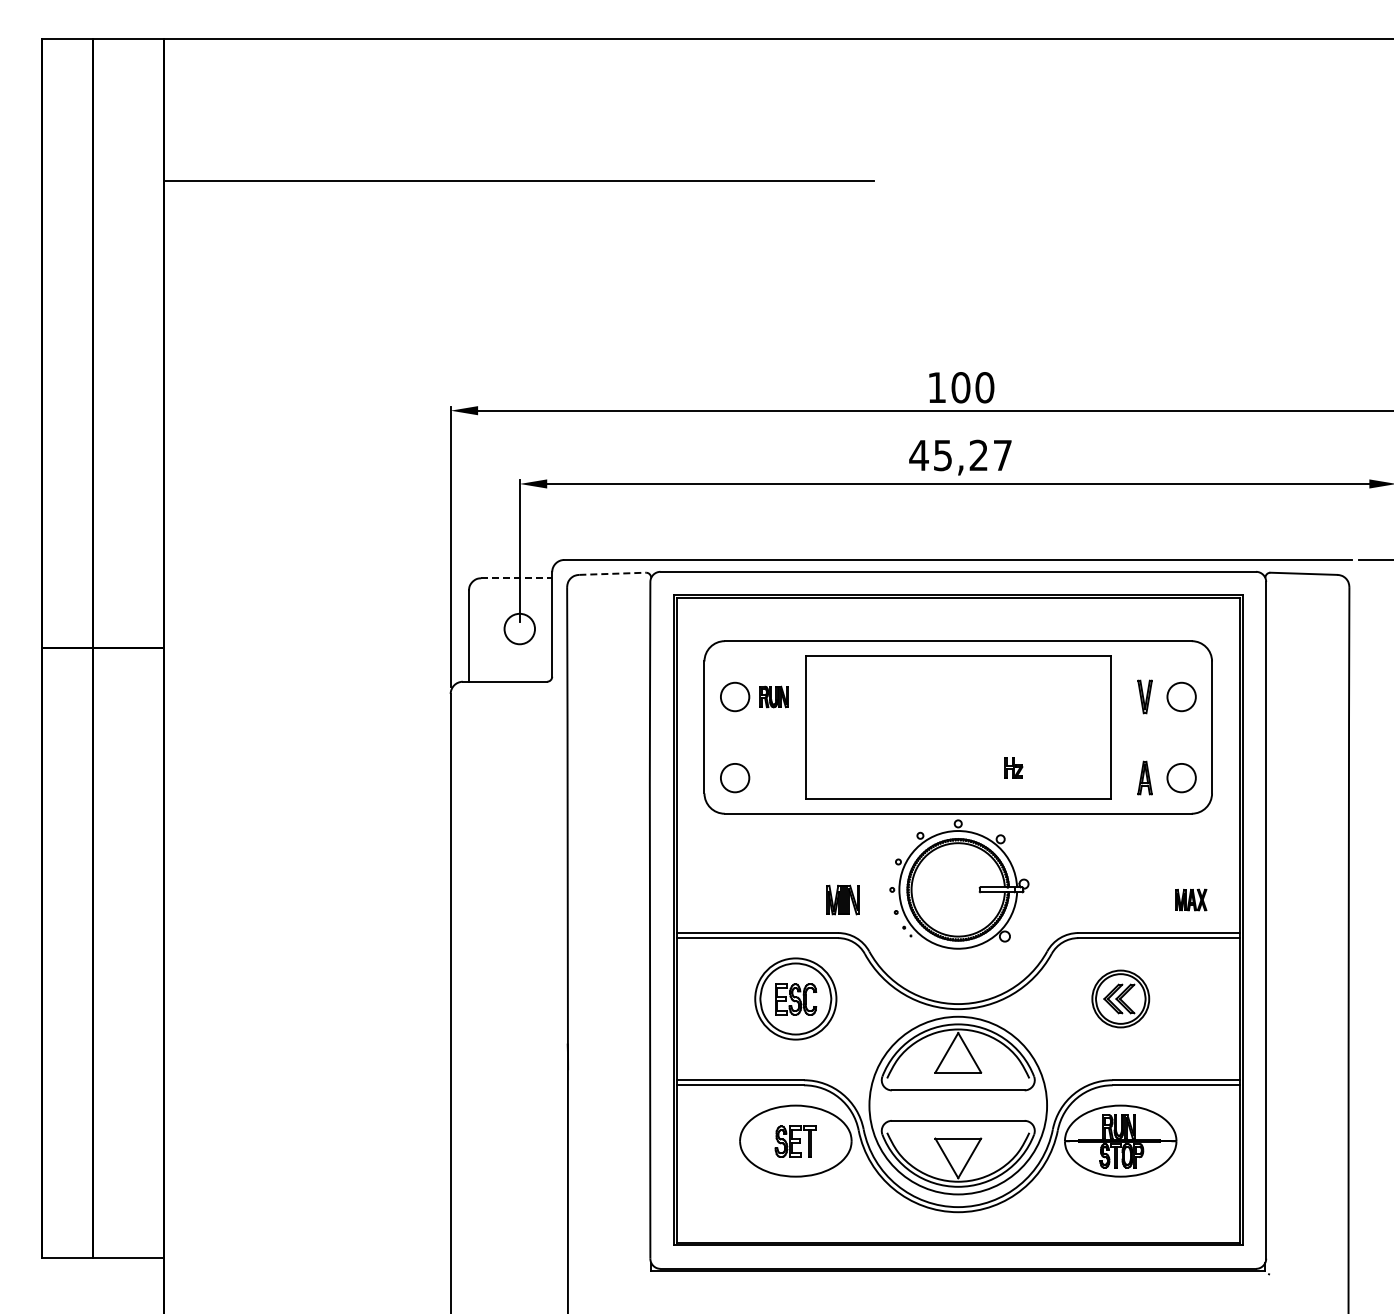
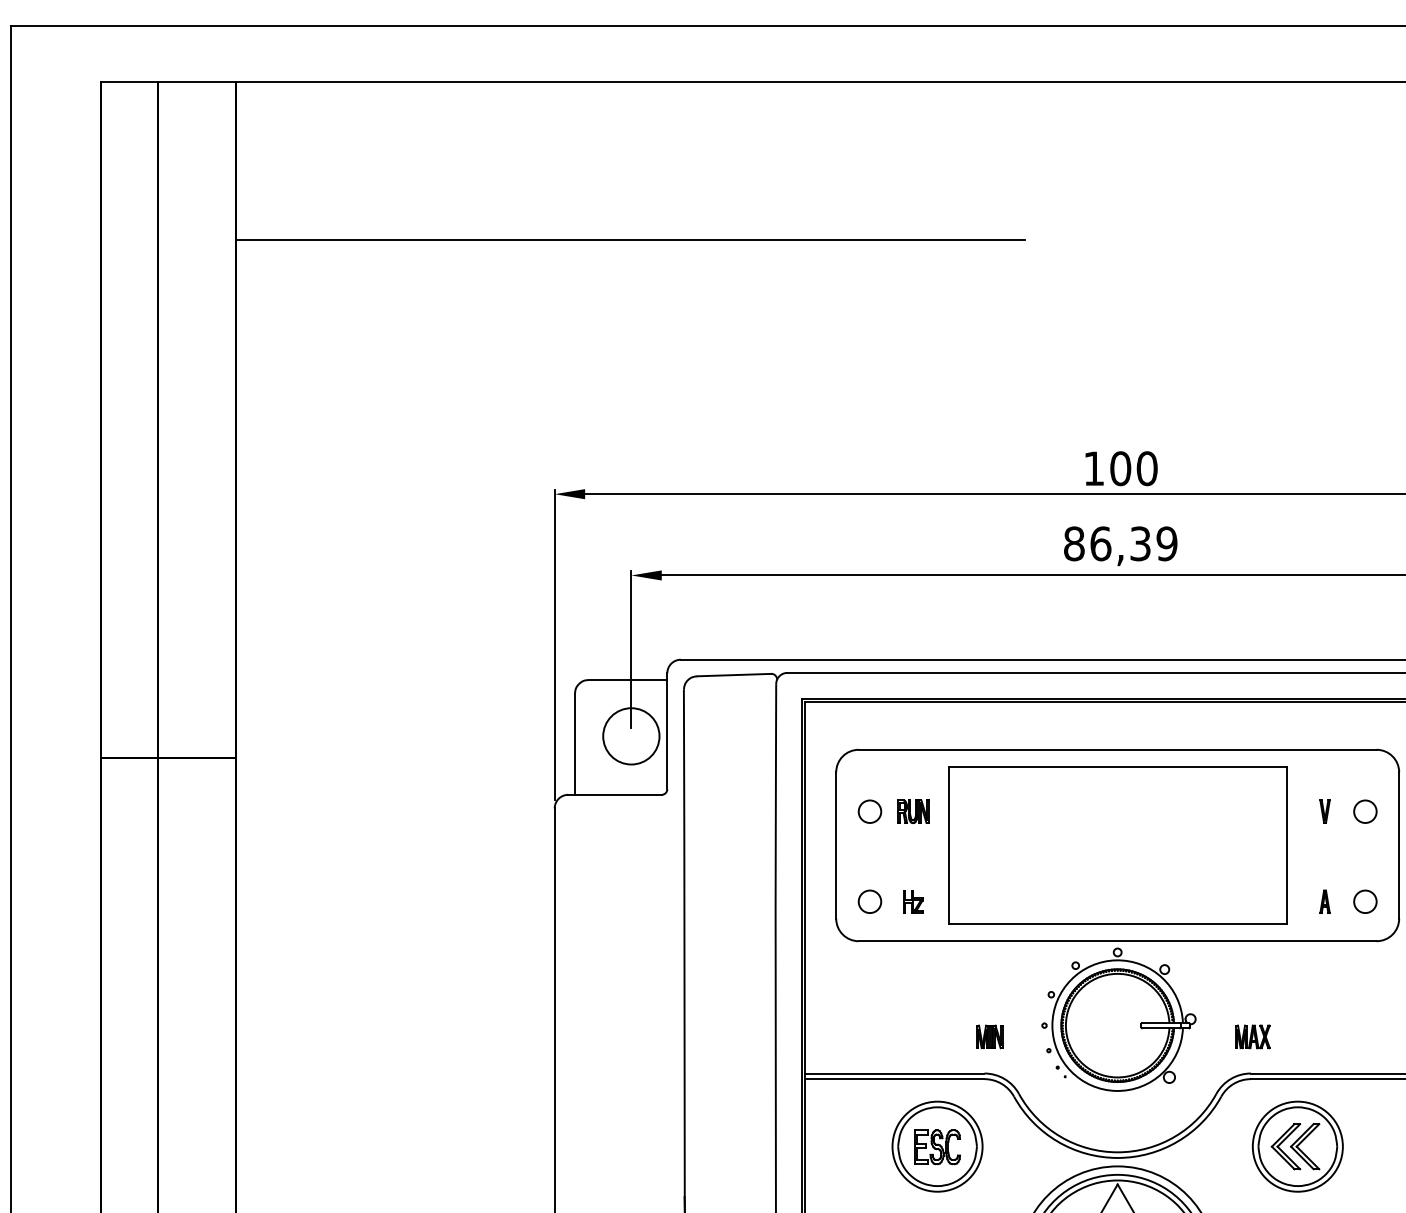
text: (960, 455) -> (1120, 543), 45,27 -> 86,39
line: (613, 573) -> (735, 674), dashed -> solid
line: (517, 578) -> (628, 680), dashed -> solid
circle: (519, 628) -> (631, 735), size x1.67
circle: (734, 696) -> (869, 811), size x0.71
part: (1145, 696) -> (1325, 811), size x0.62
circle: (1181, 696) -> (1365, 811), size x0.71
part: (1013, 767) -> (912, 901), moved
circle: (734, 778) -> (869, 902), size x0.71
part: (1145, 778) -> (1325, 902), size x0.62
circle: (1181, 778) -> (1365, 902), size x0.71
part: (842, 899) -> (989, 1036), size x0.71
part: (1191, 899) -> (1253, 1036), moved
part: (1120, 998) -> (1297, 1146), size x1.43

